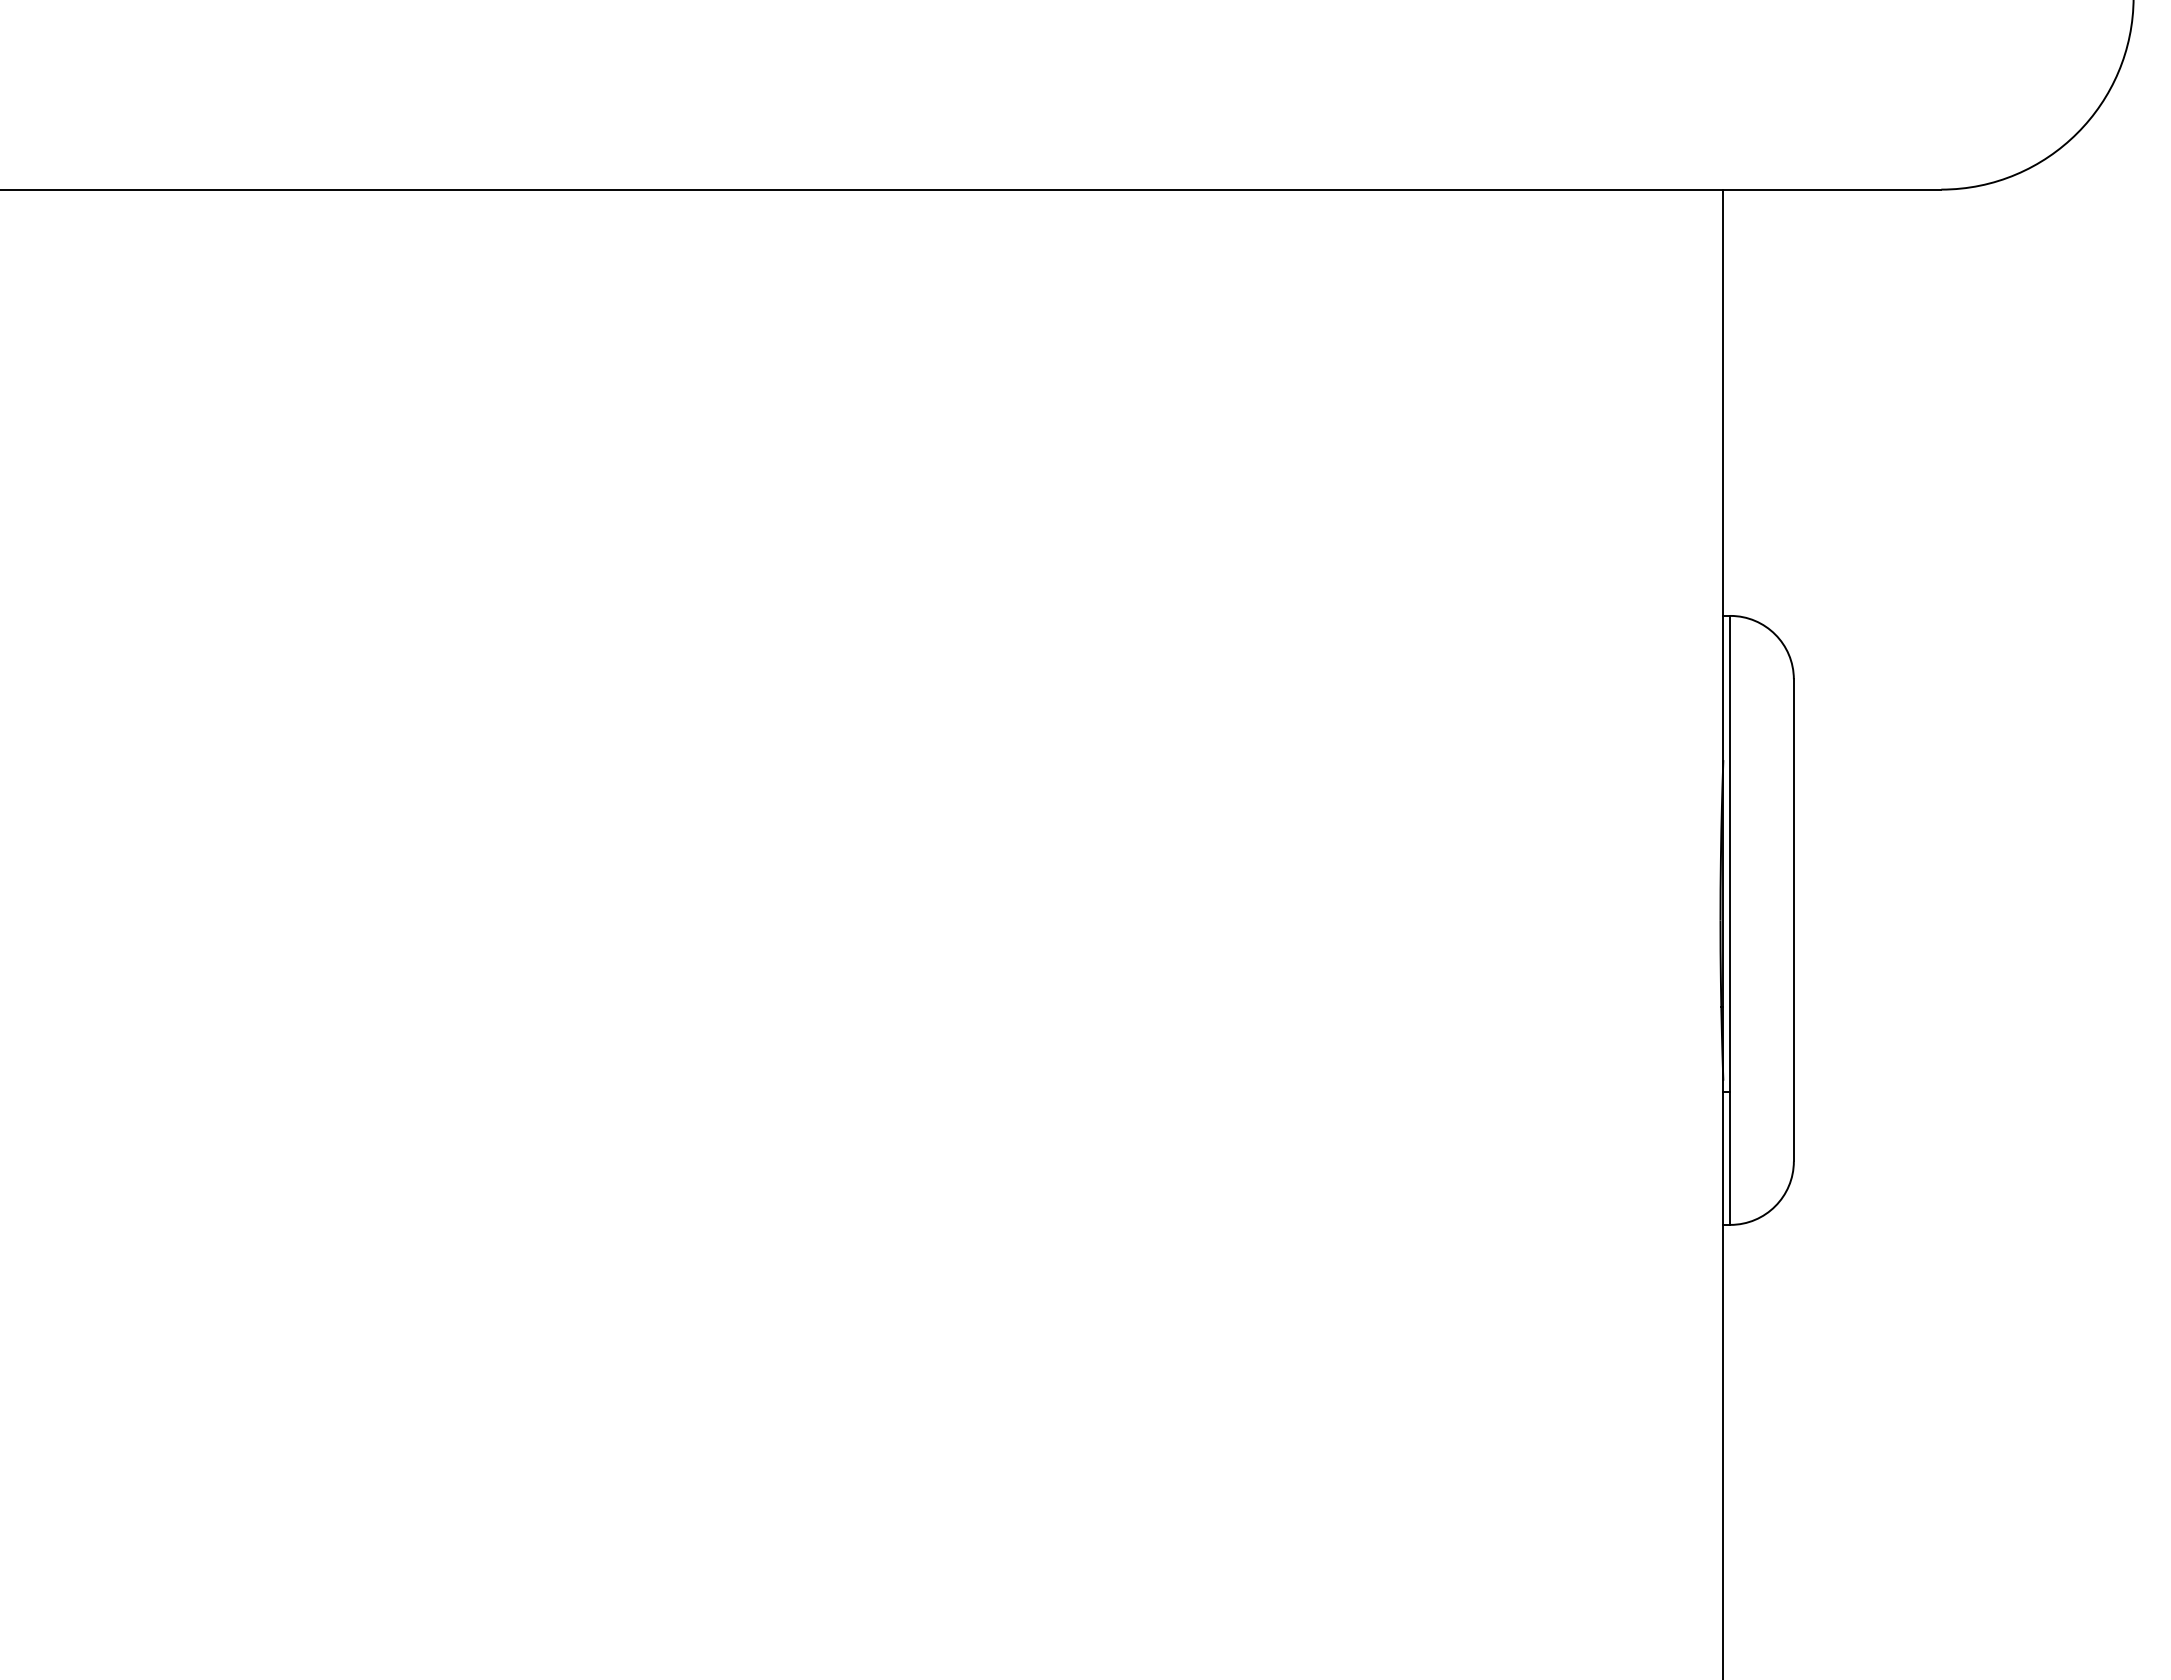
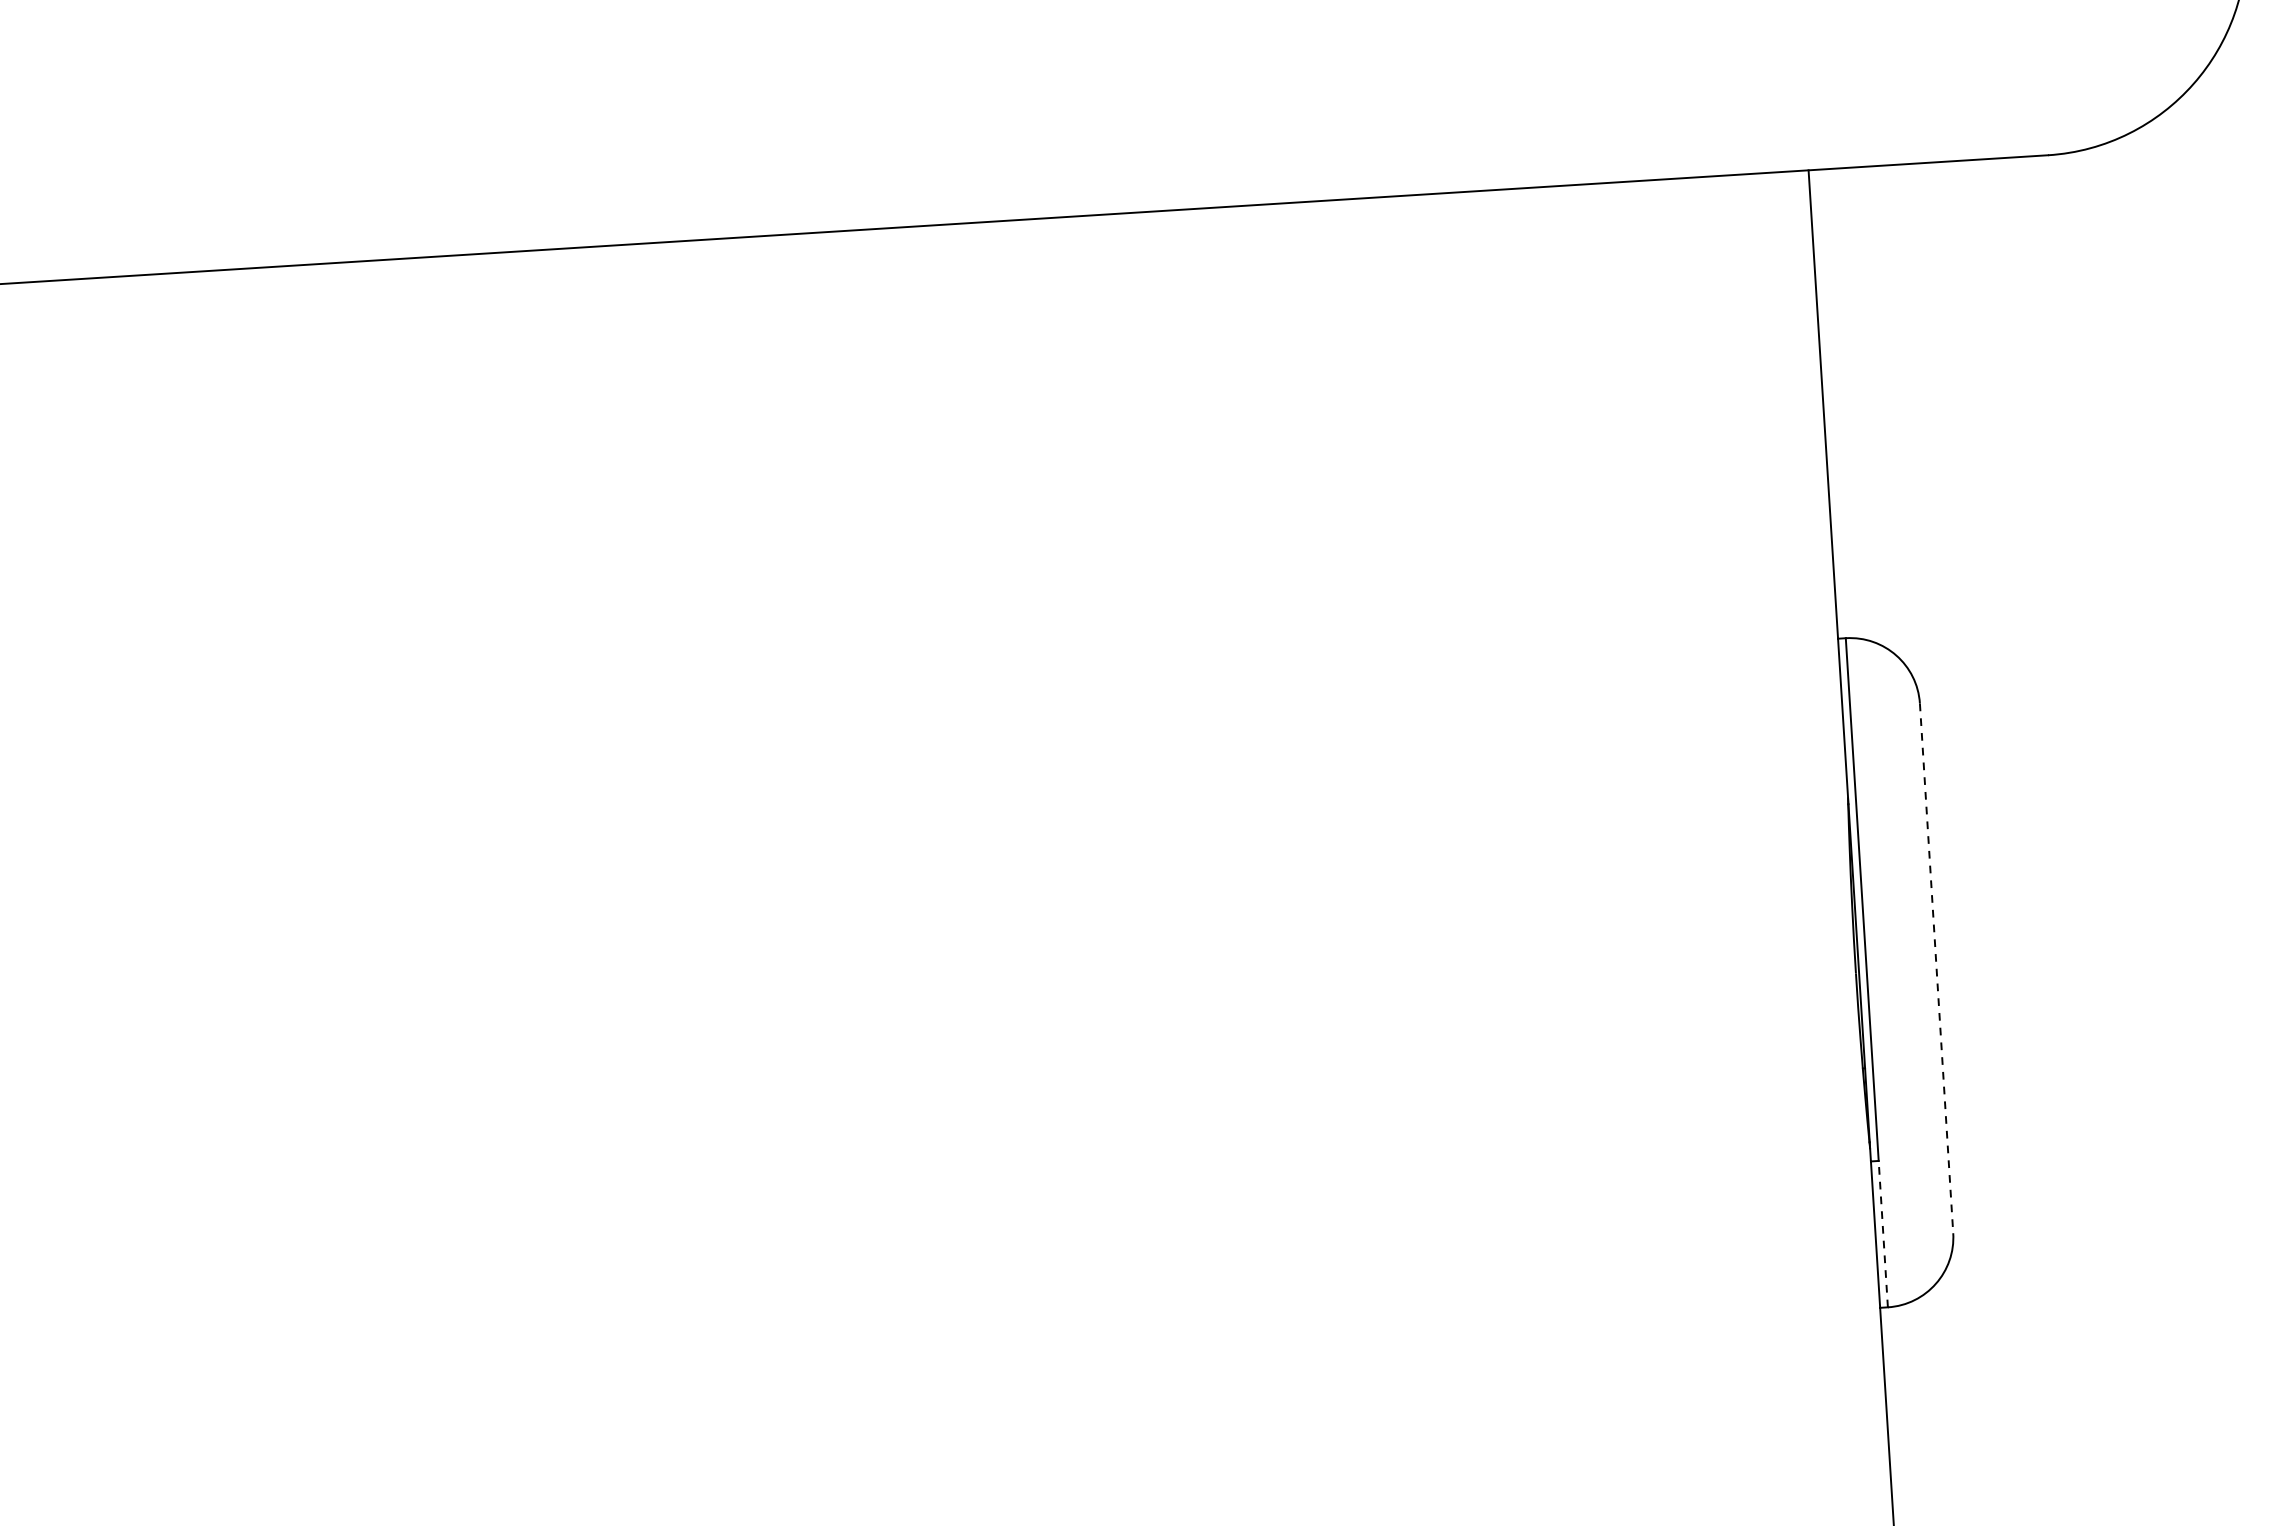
line: (1793, 920) -> (1936, 968), solid -> dashed
line: (1730, 1158) -> (1883, 1234), solid -> dashed

